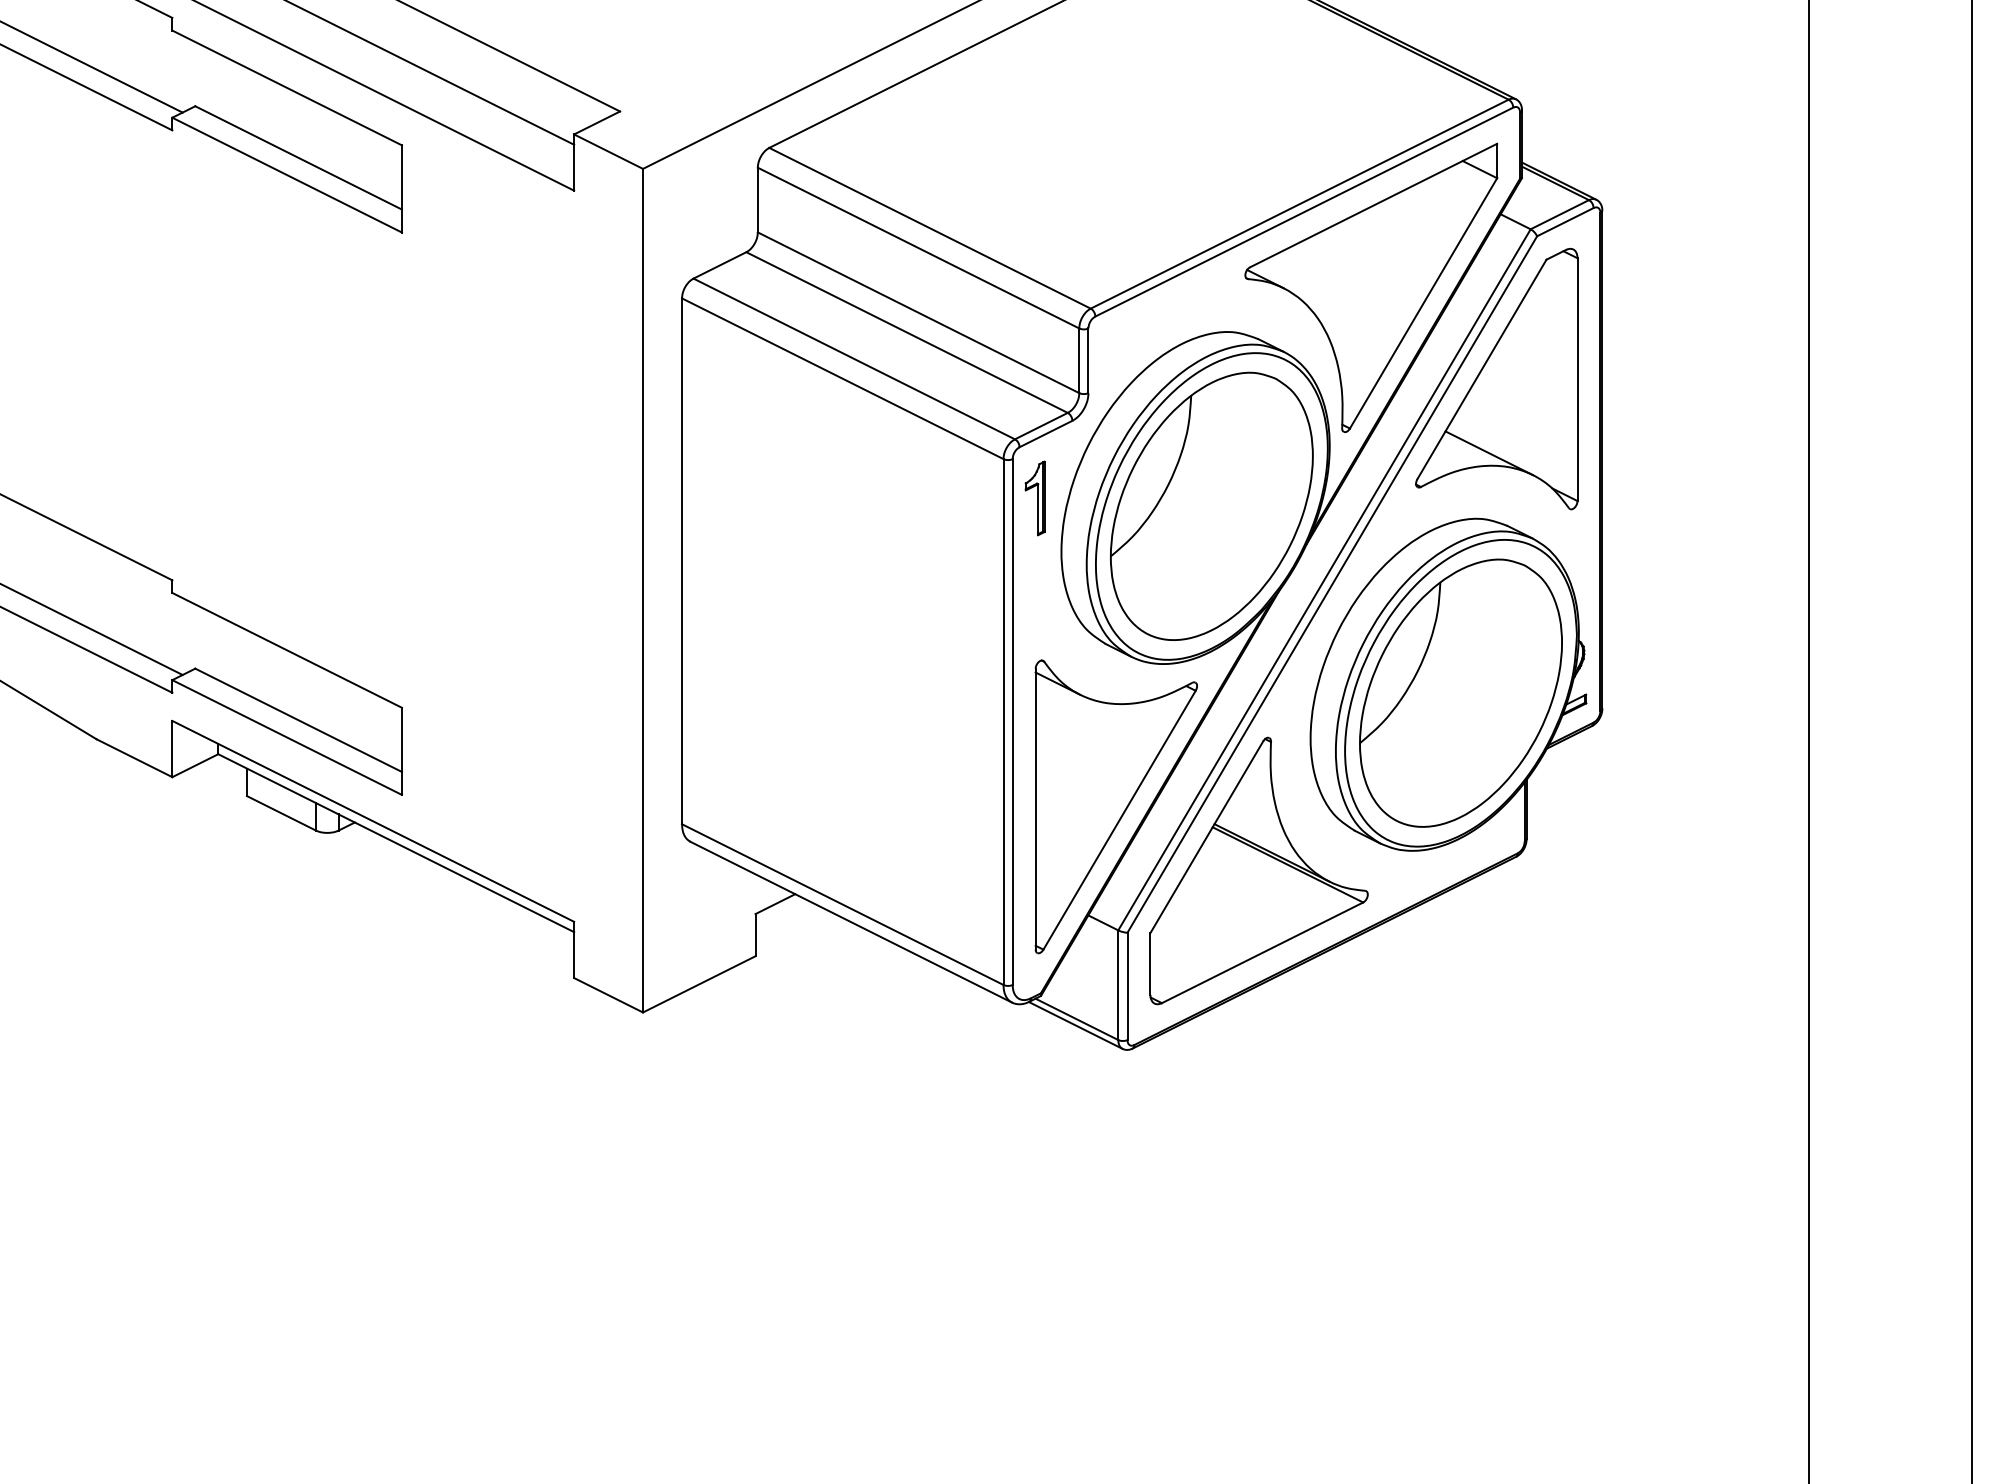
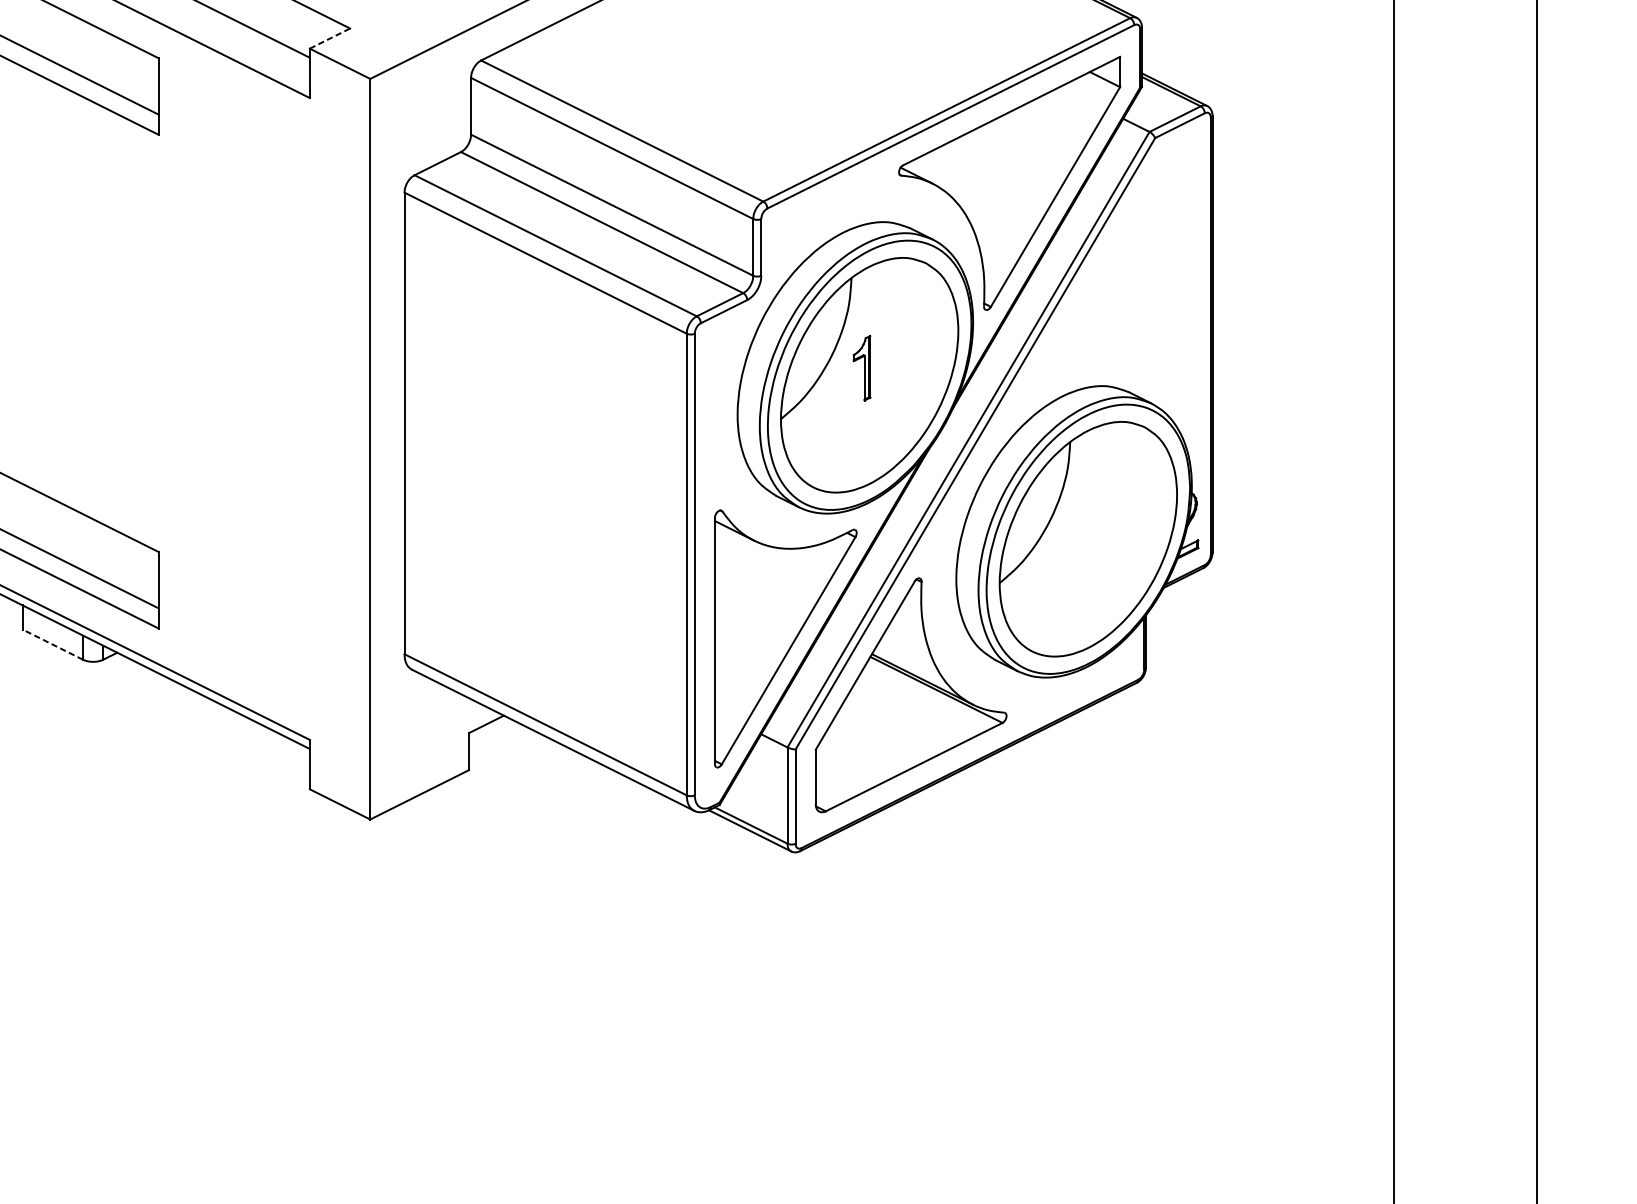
line: (597, 122) -> (330, 38), solid -> dashed
part: (1496, 378) -> (1119, 262), removed
part: (1034, 498) -> (861, 368), moved
line: (280, 813) -> (52, 644), solid -> dashed

